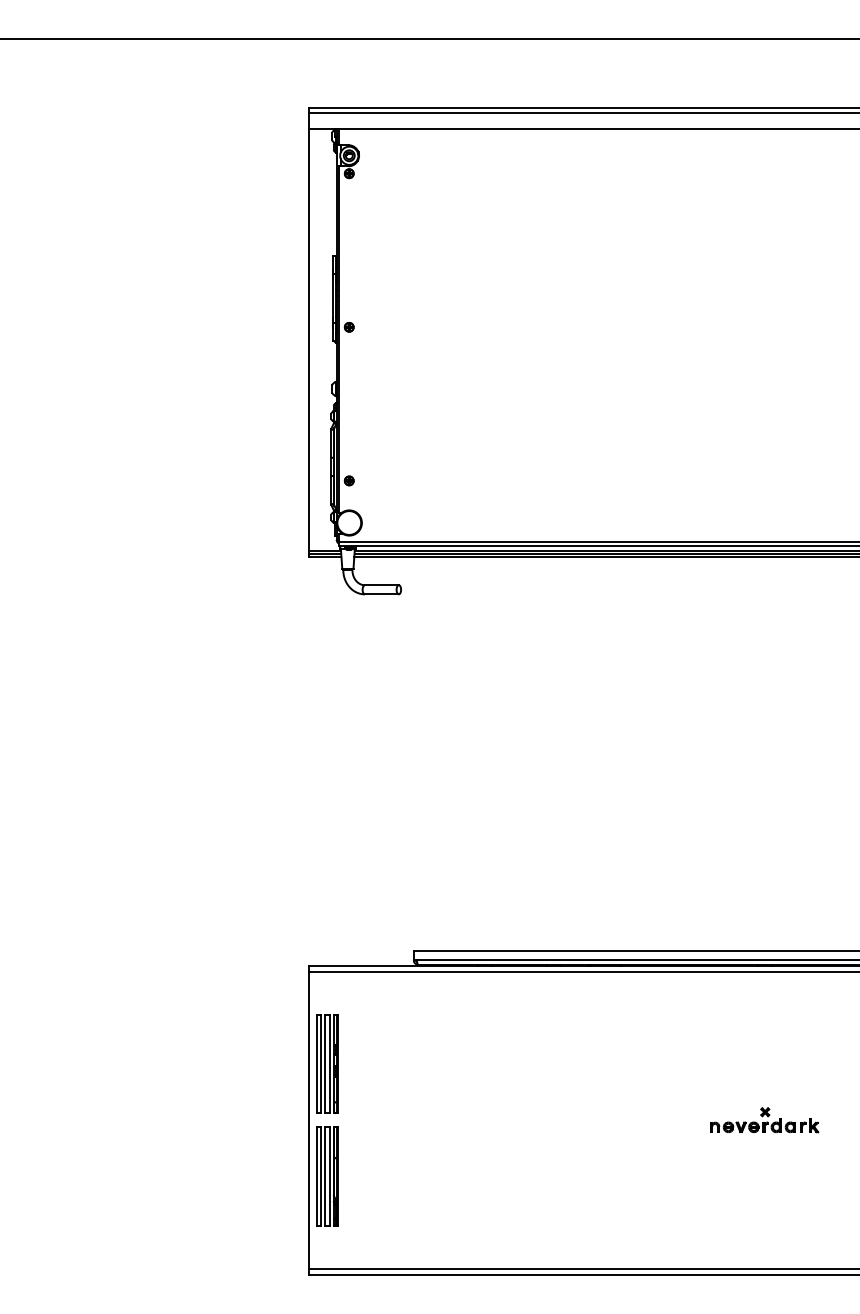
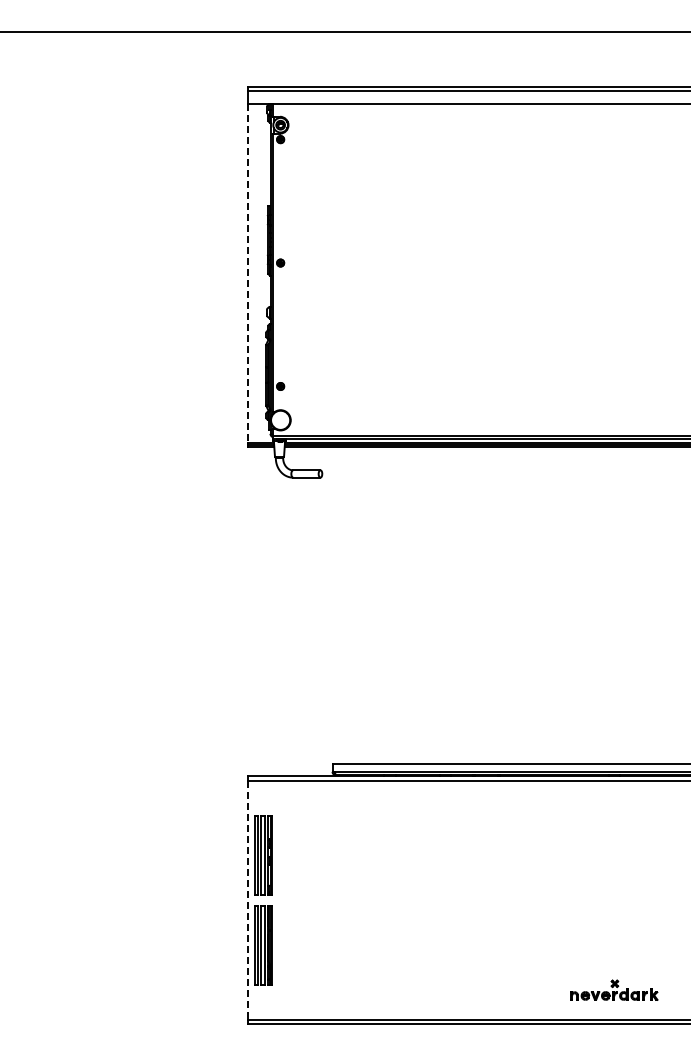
line: (308, 340) -> (247, 273), solid -> dashed
part: (764, 1119) -> (614, 989), moved
line: (308, 1120) -> (247, 900), solid -> dashed

